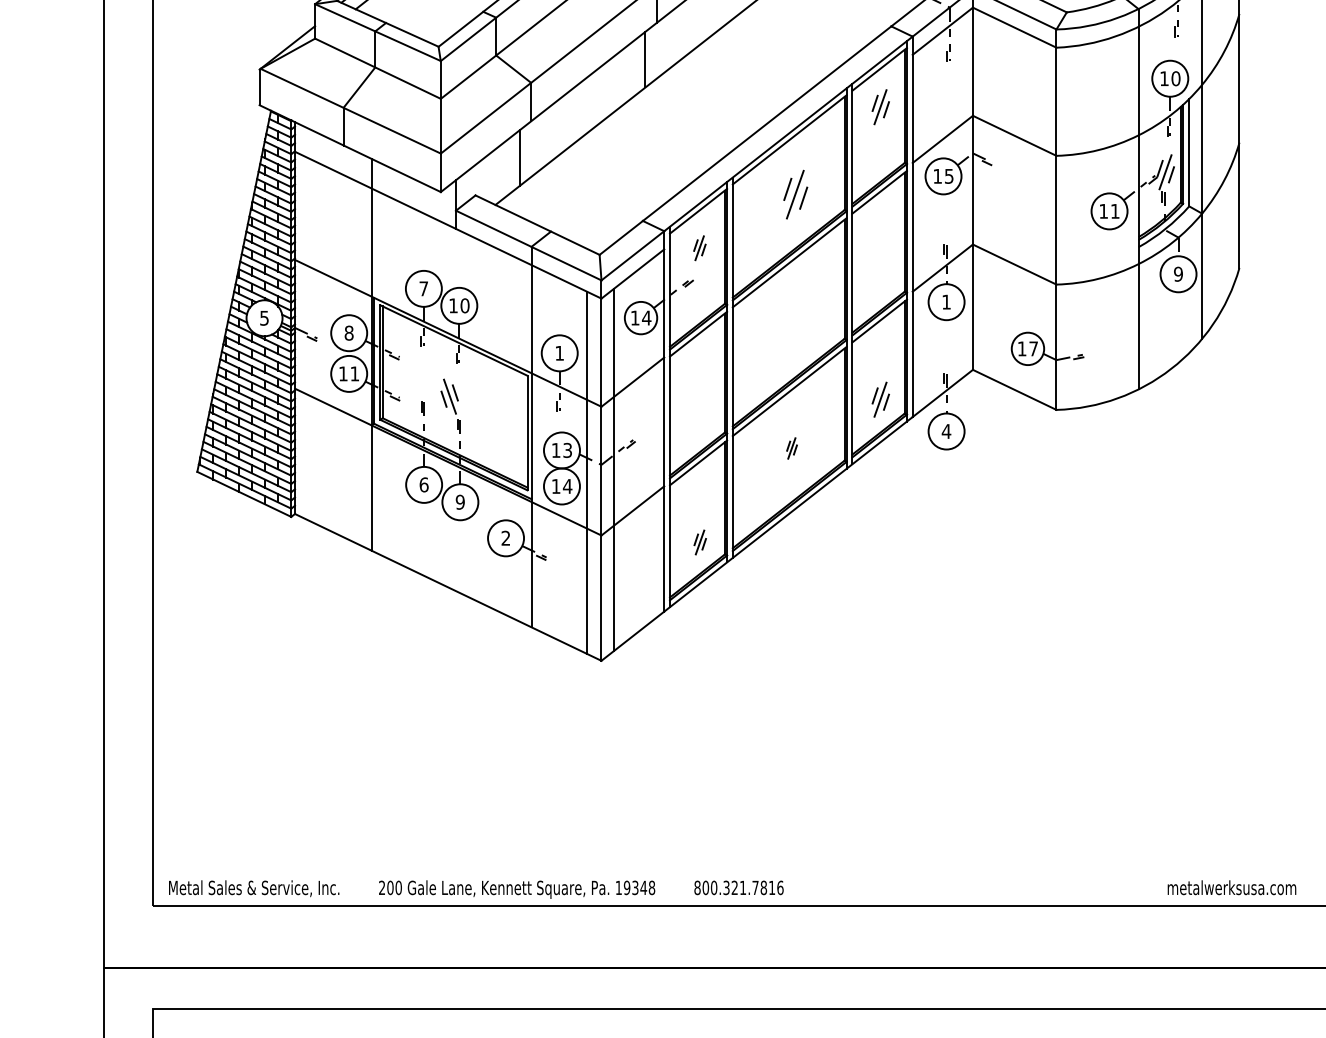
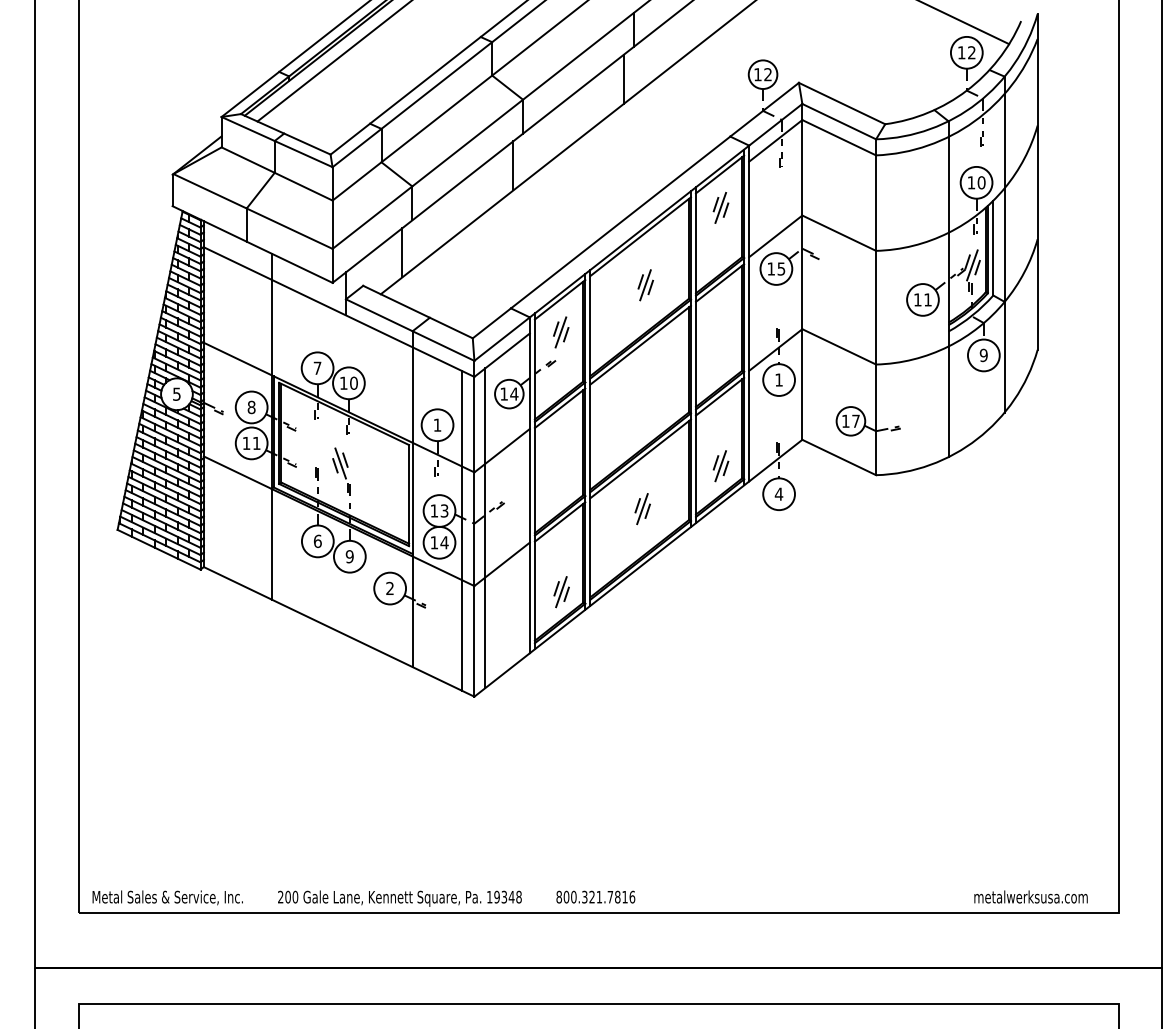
part: (795, 195) -> (645, 285), size x0.71
part: (700, 248) -> (561, 332), size x1.43
part: (791, 448) -> (642, 509), size x1.67
part: (700, 542) -> (561, 592), size x1.43

